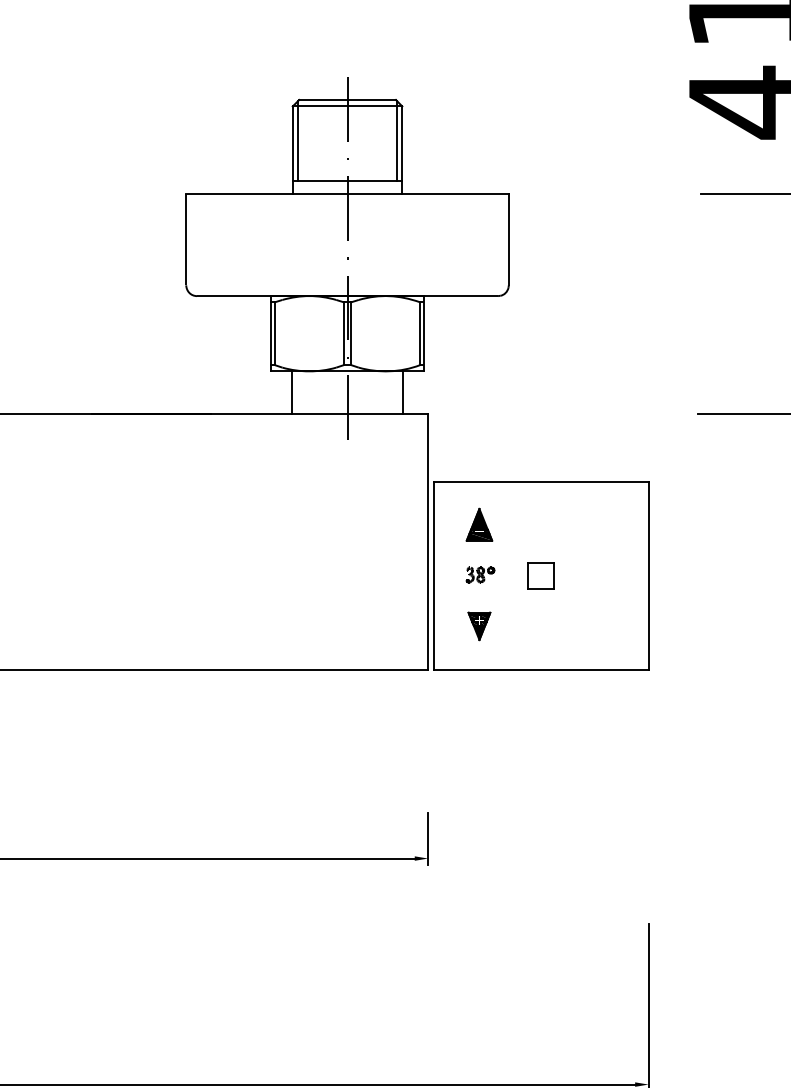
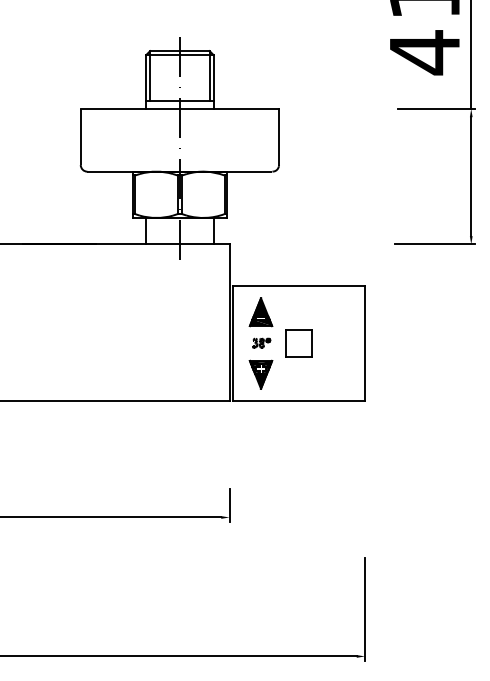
part: (478, 525) -> (260, 312), size x1.43
part: (540, 575) -> (298, 343), size x1.67
part: (478, 626) -> (260, 374), size x1.67

